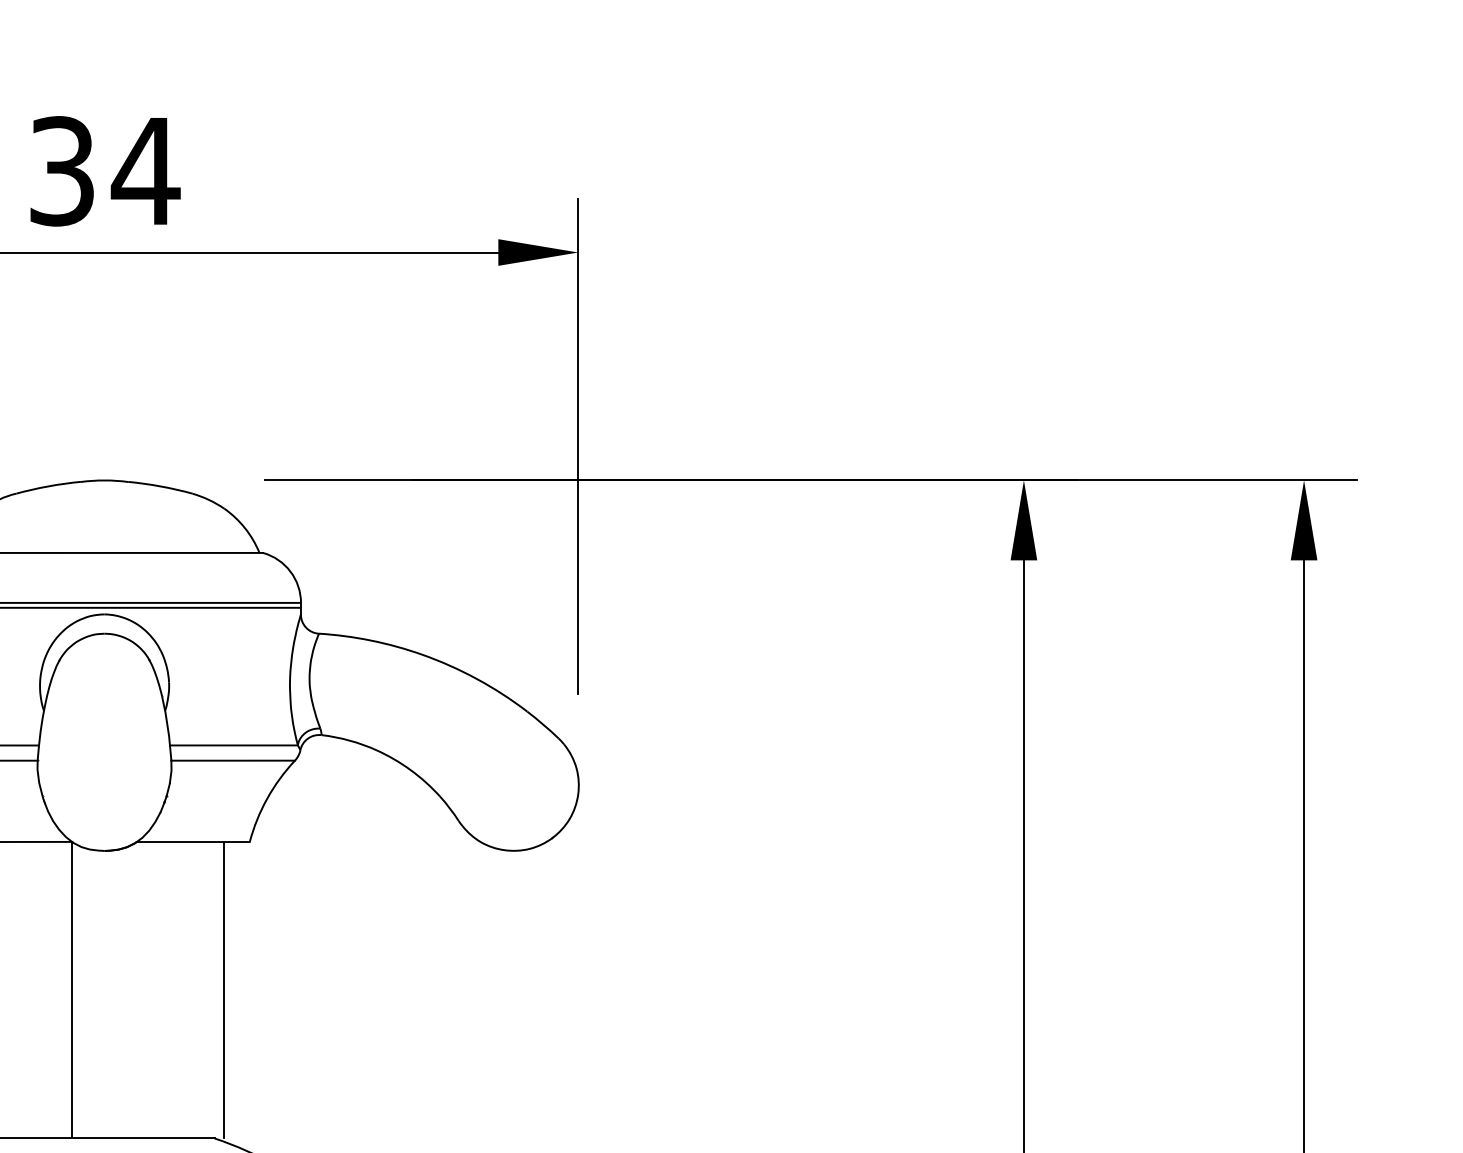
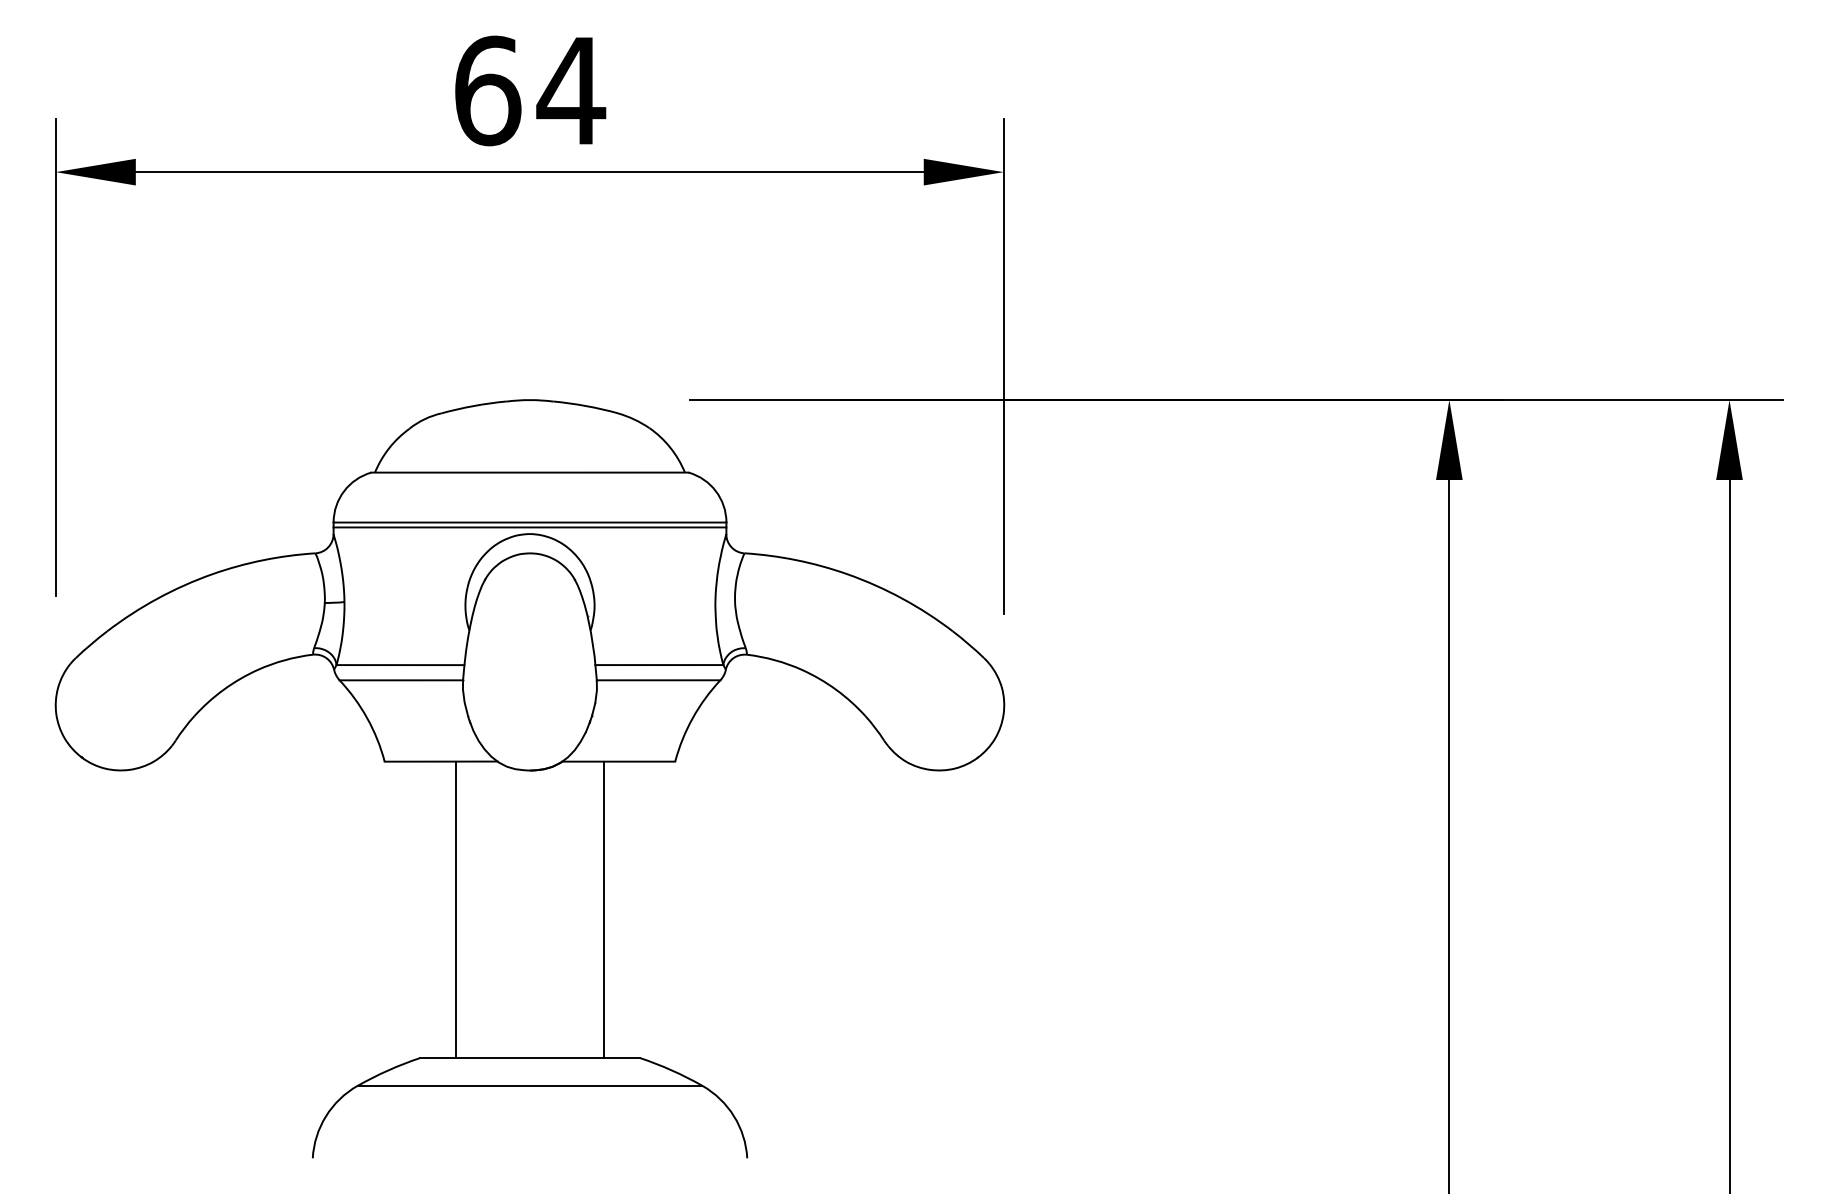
text: (63, 170) -> (488, 90), 34 -> 64
line: (71, 989) -> (455, 909), moved
line: (224, 989) -> (604, 909), moved

